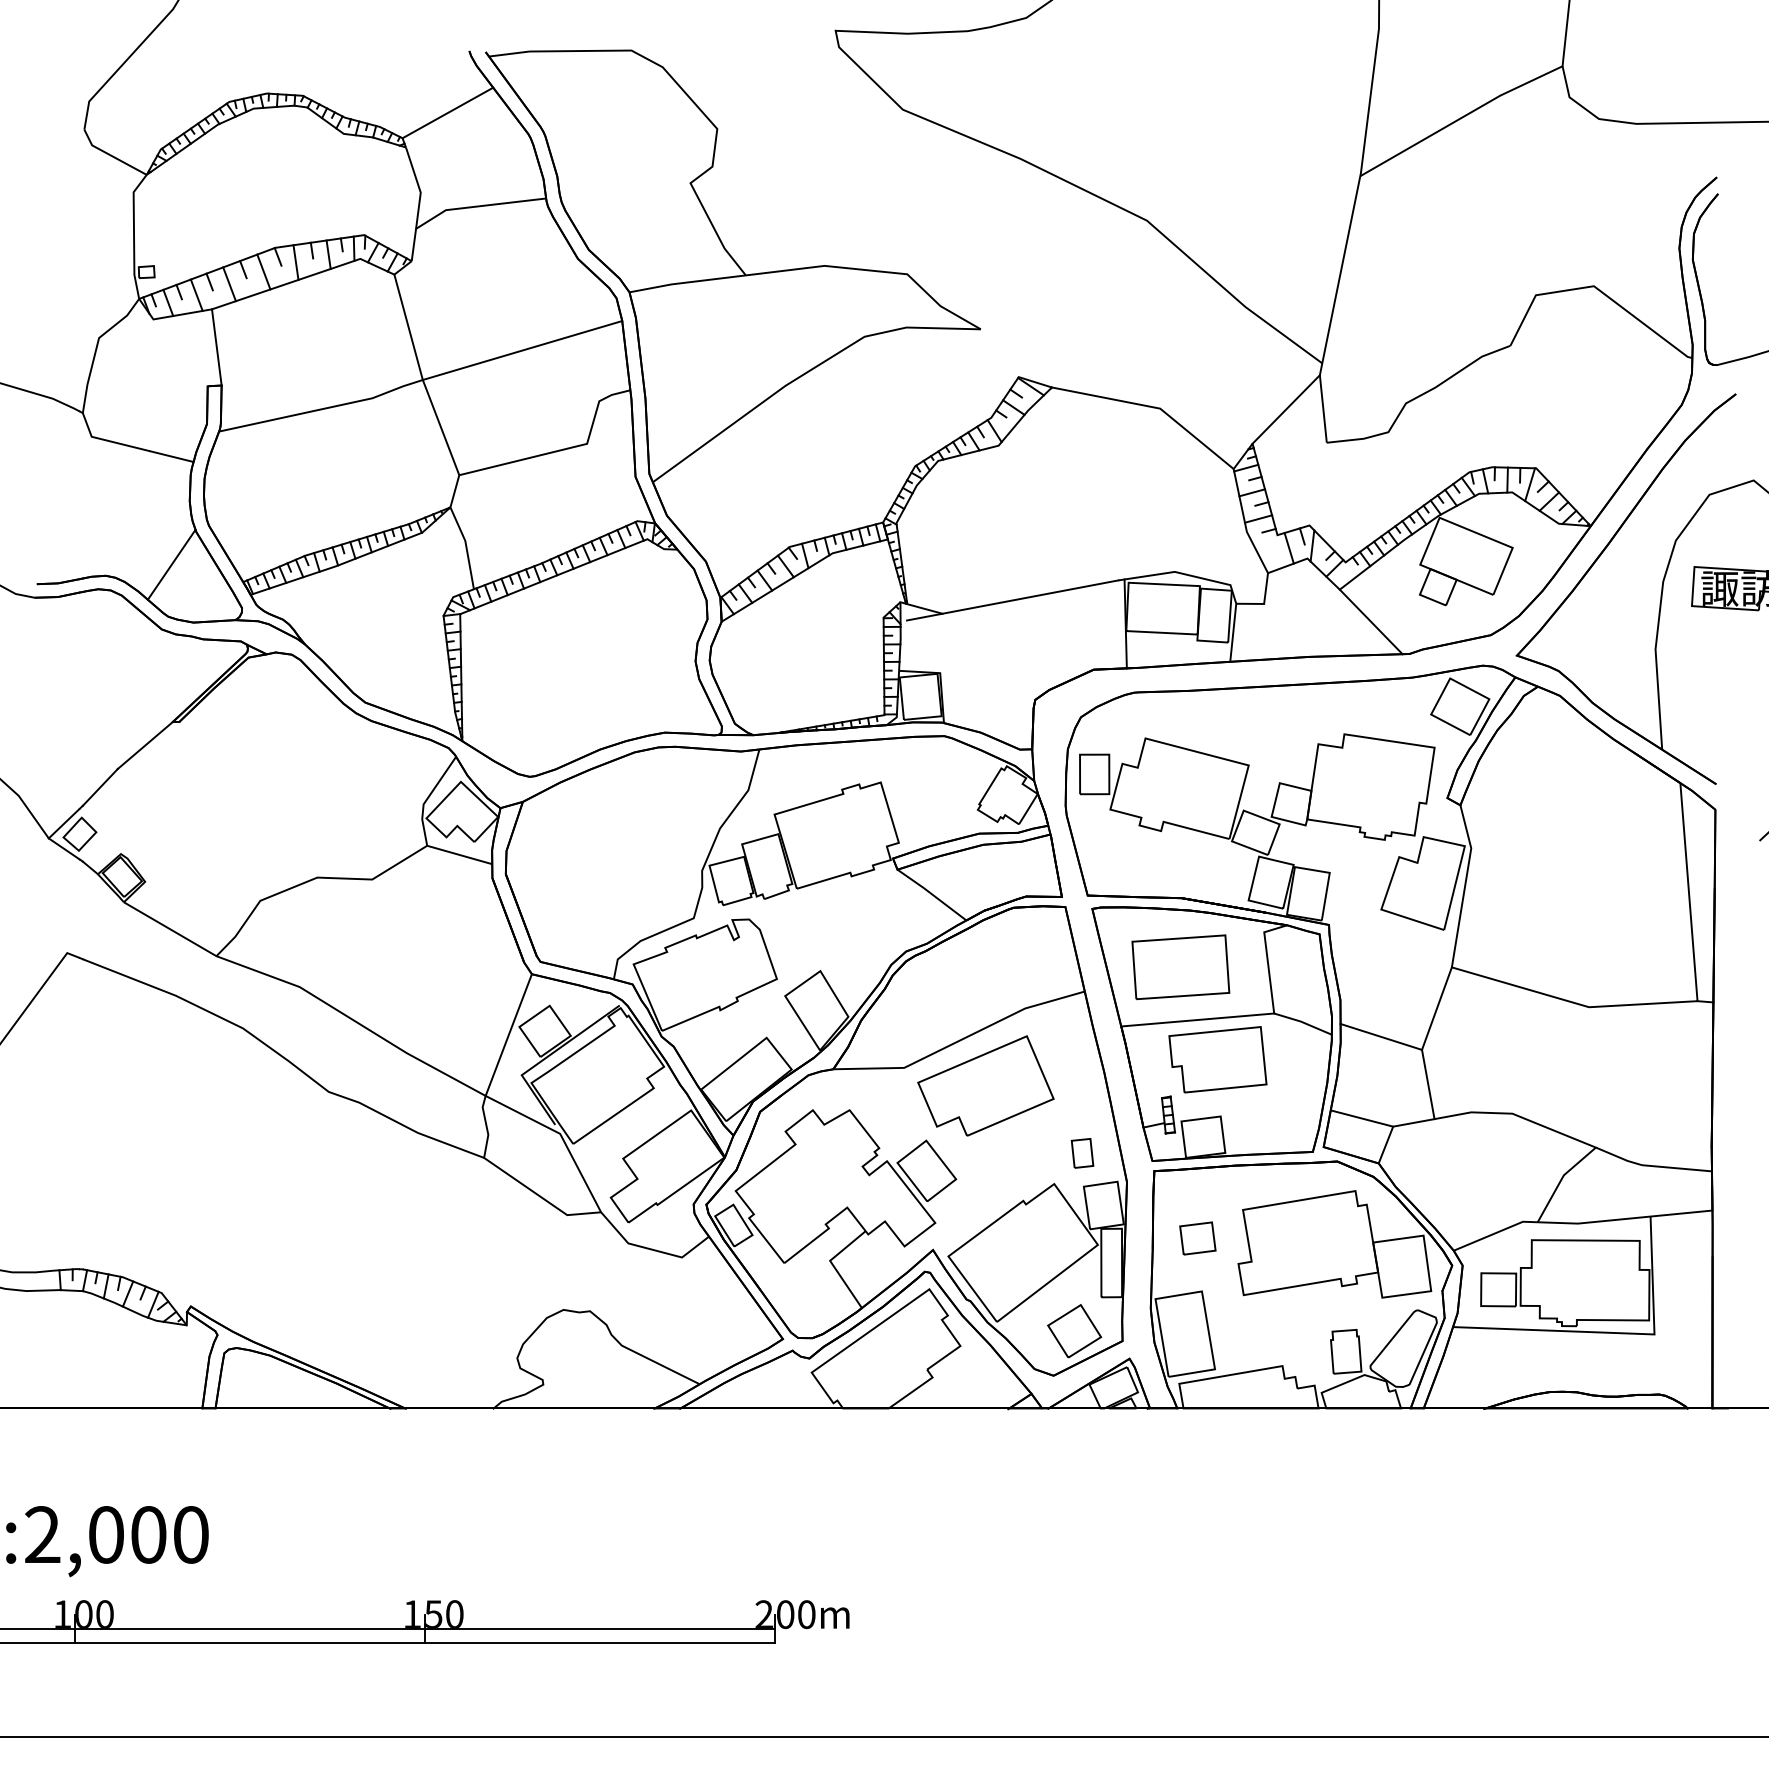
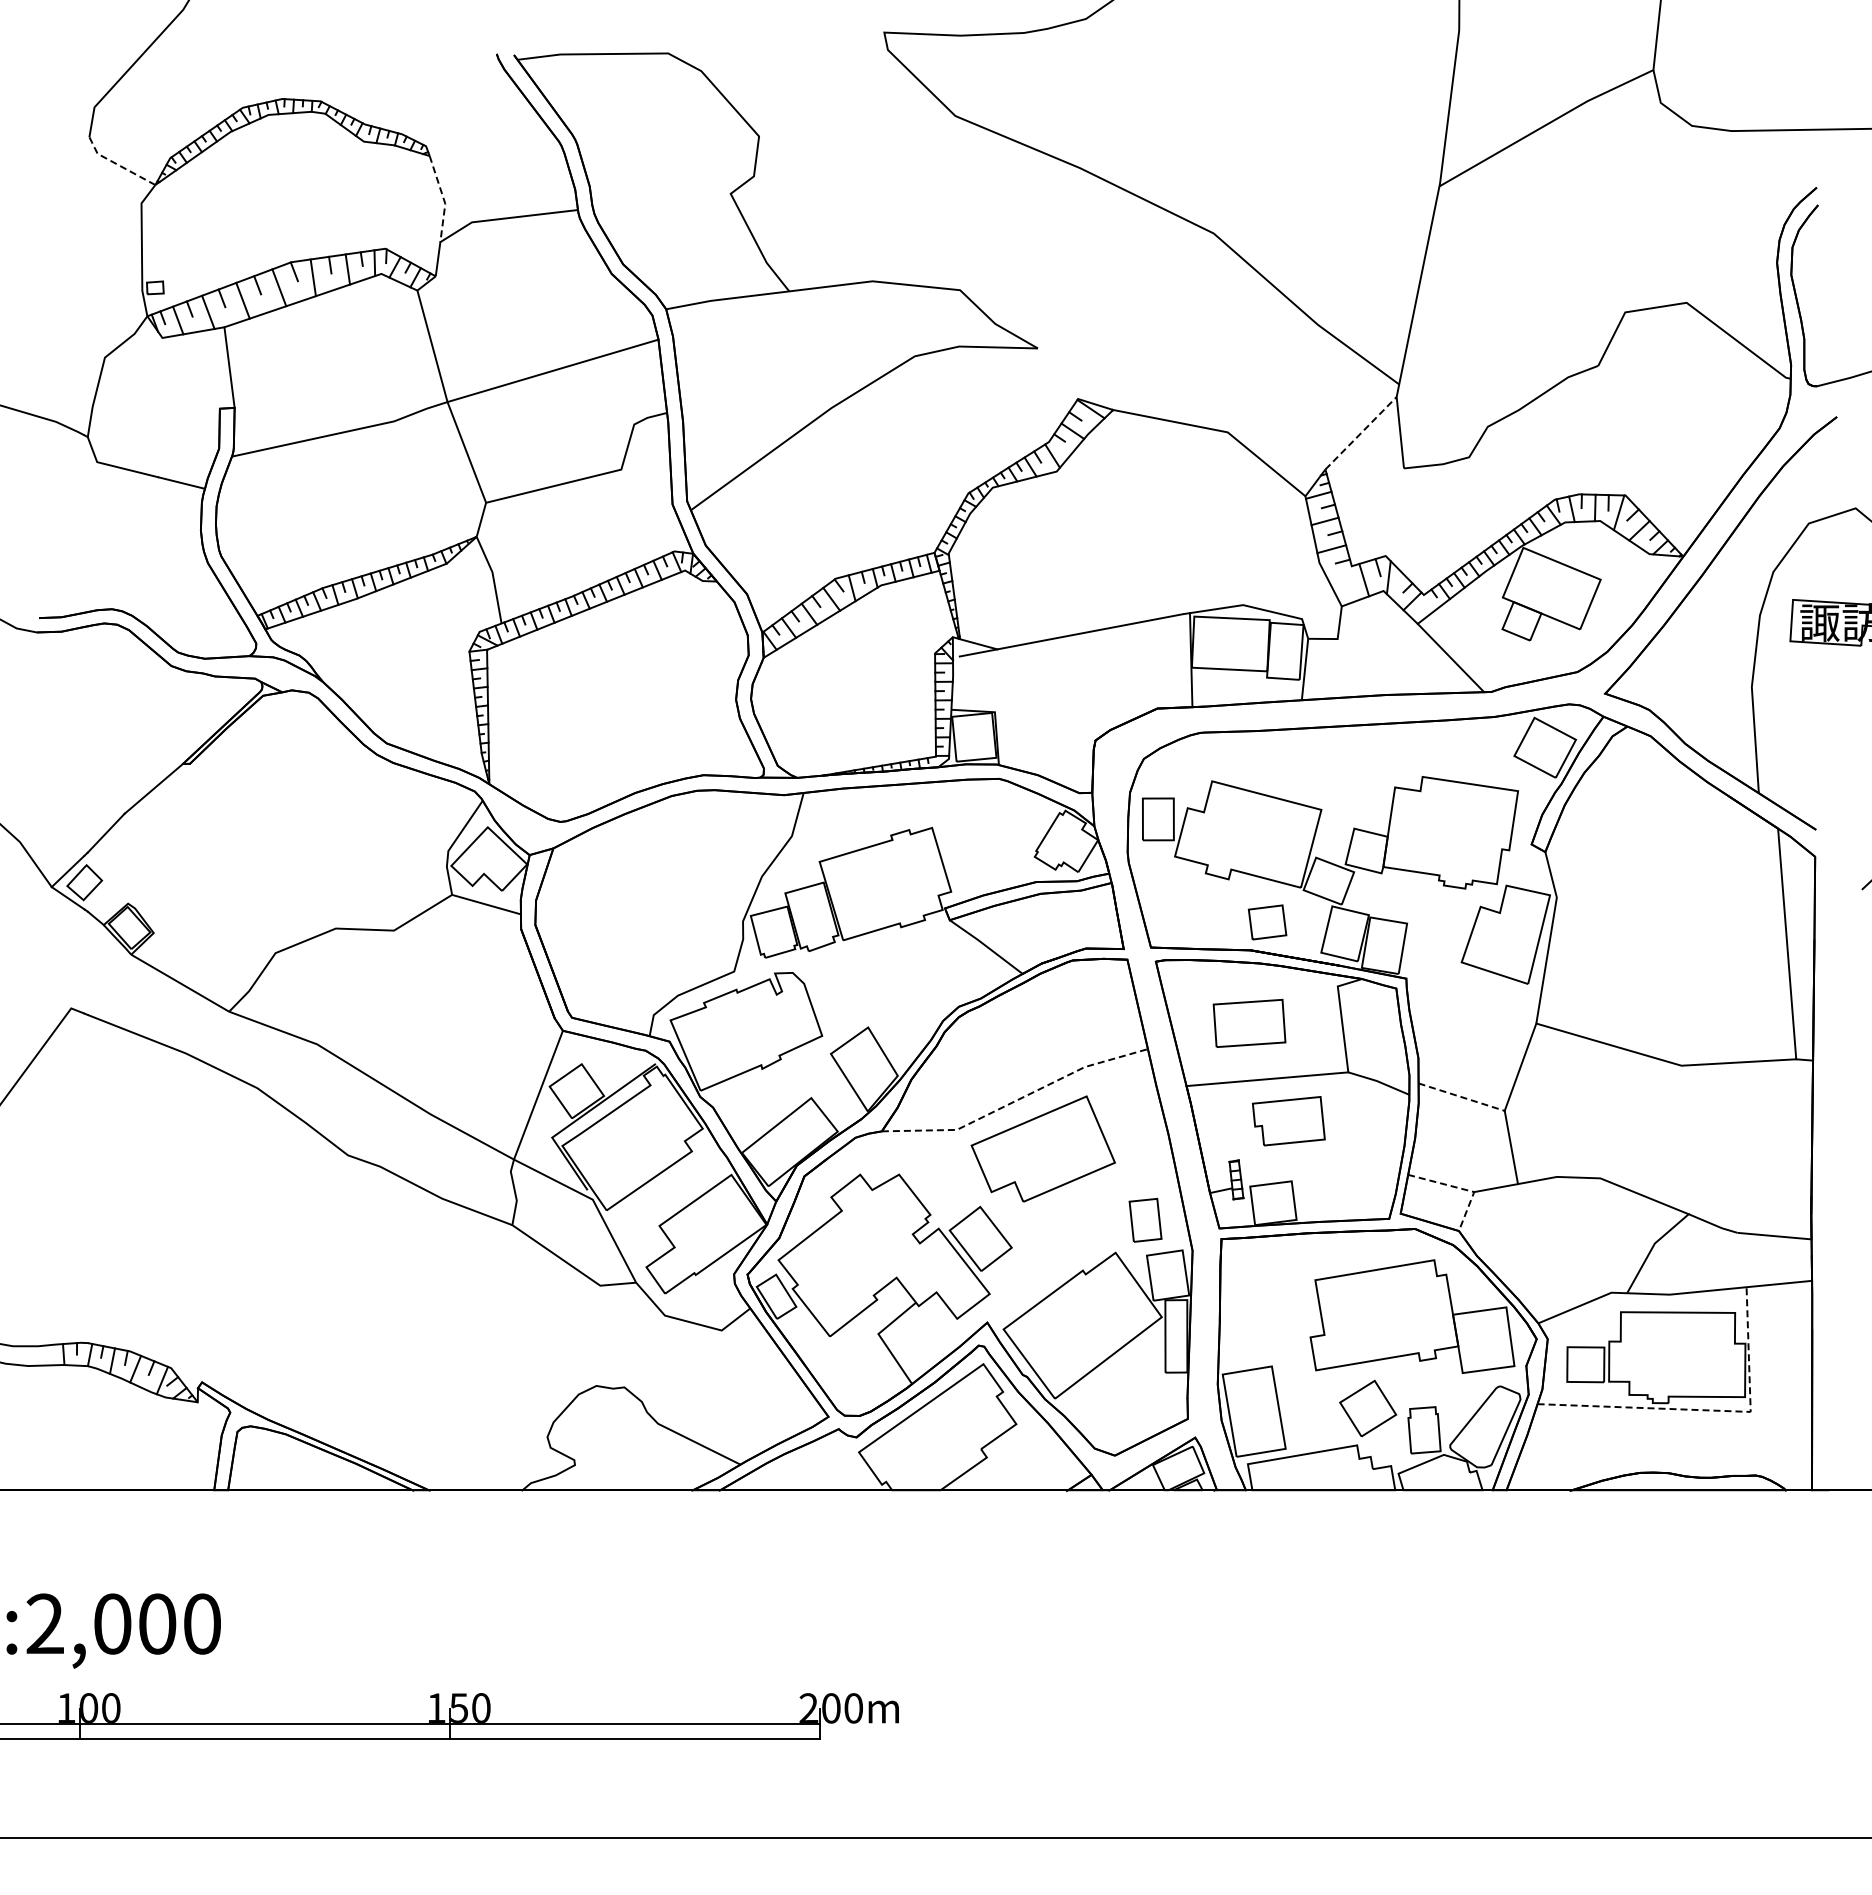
line: (448, 112) -> (474, 119), removed
line: (110, 155) -> (117, 164), solid -> dashed
line: (419, 188) -> (443, 199), solid -> dashed
line: (1286, 409) -> (1361, 433), solid -> dashed
line: (171, 564) -> (181, 597), removed
part: (1180, 967) -> (1249, 1023), size x0.7
line: (1382, 1037) -> (1462, 1097), solid -> dashed
line: (960, 1040) -> (1016, 1100), solid -> dashed
part: (1217, 1059) -> (1288, 1120), size x0.7
line: (1381, 1123) -> (1461, 1188), solid -> dashed
part: (1082, 1153) -> (1145, 1220), size x1.4
part: (1197, 1238) -> (1267, 922), moved
part: (1074, 1330) -> (1368, 1407), moved
line: (1612, 1333) -> (1706, 1410), solid -> dashed

